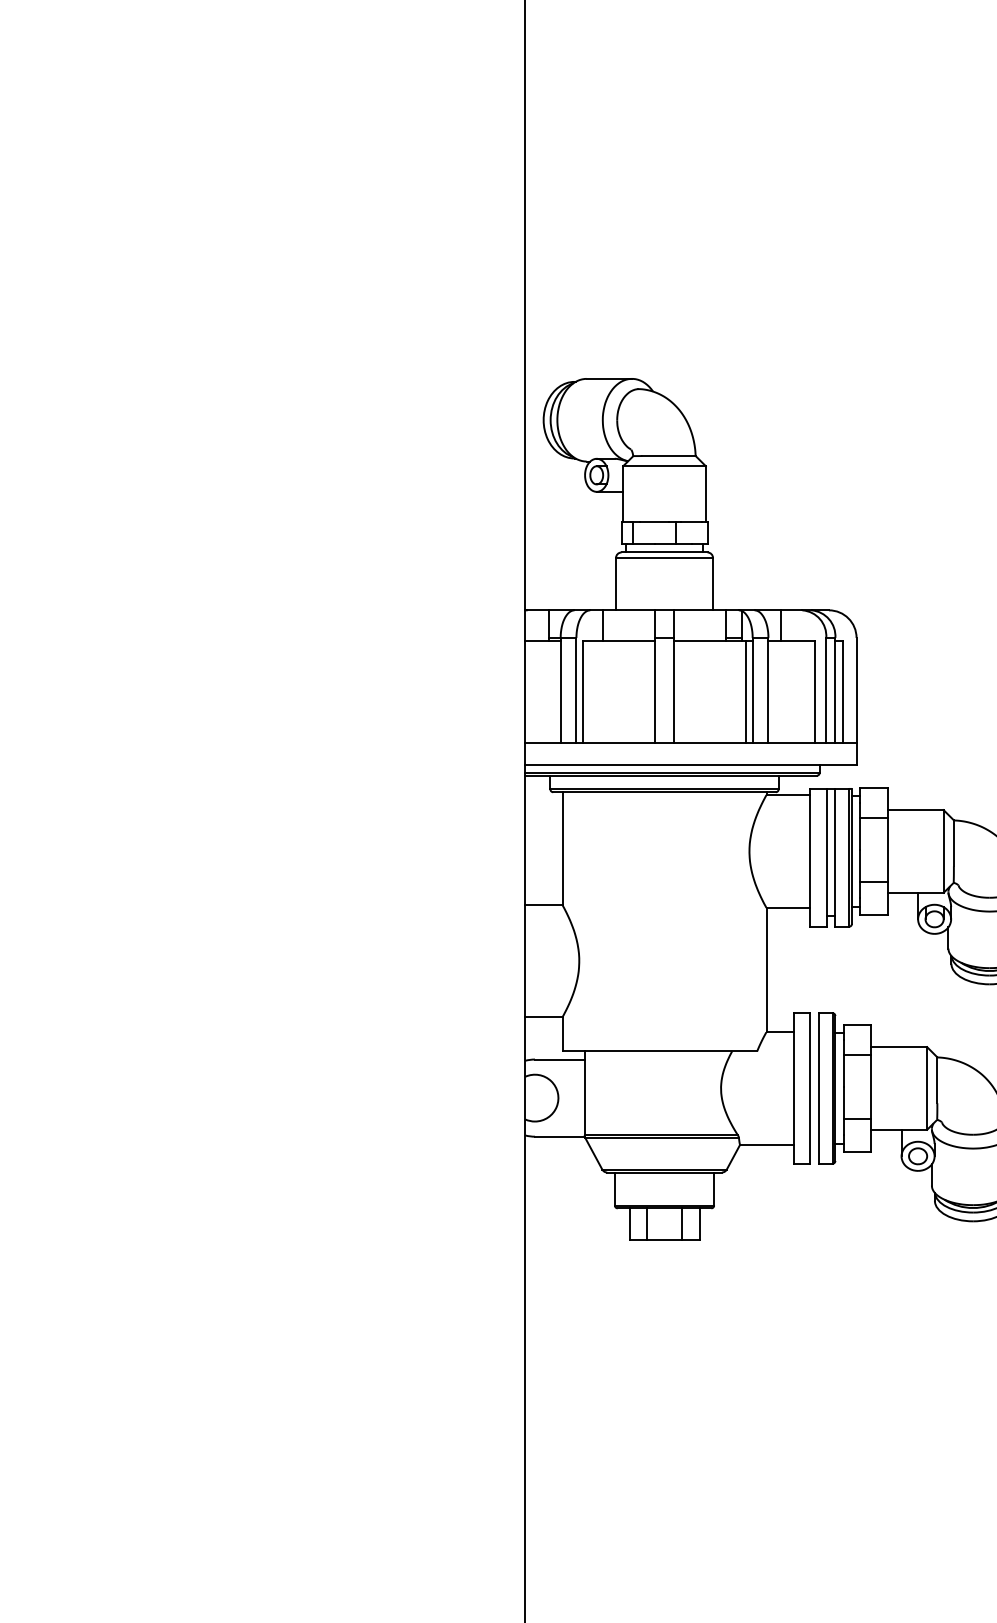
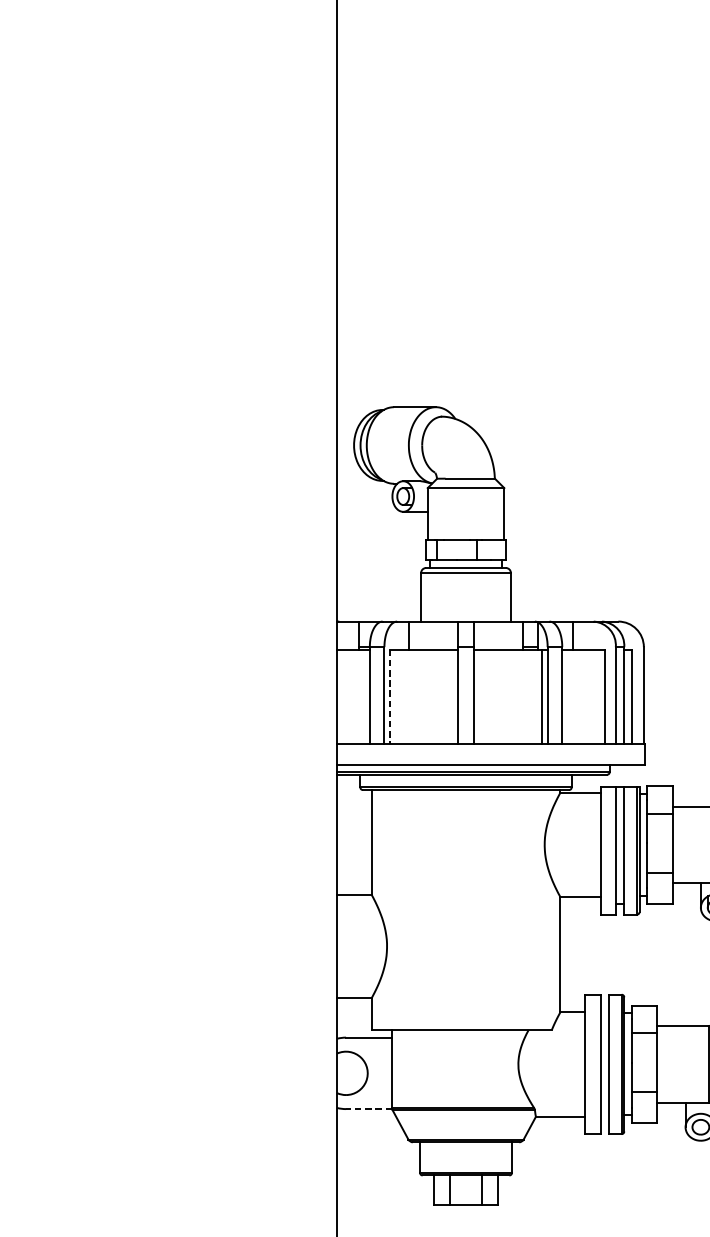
line: (582, 691) -> (390, 696), solid -> dashed
line: (559, 1136) -> (368, 1108), solid -> dashed

